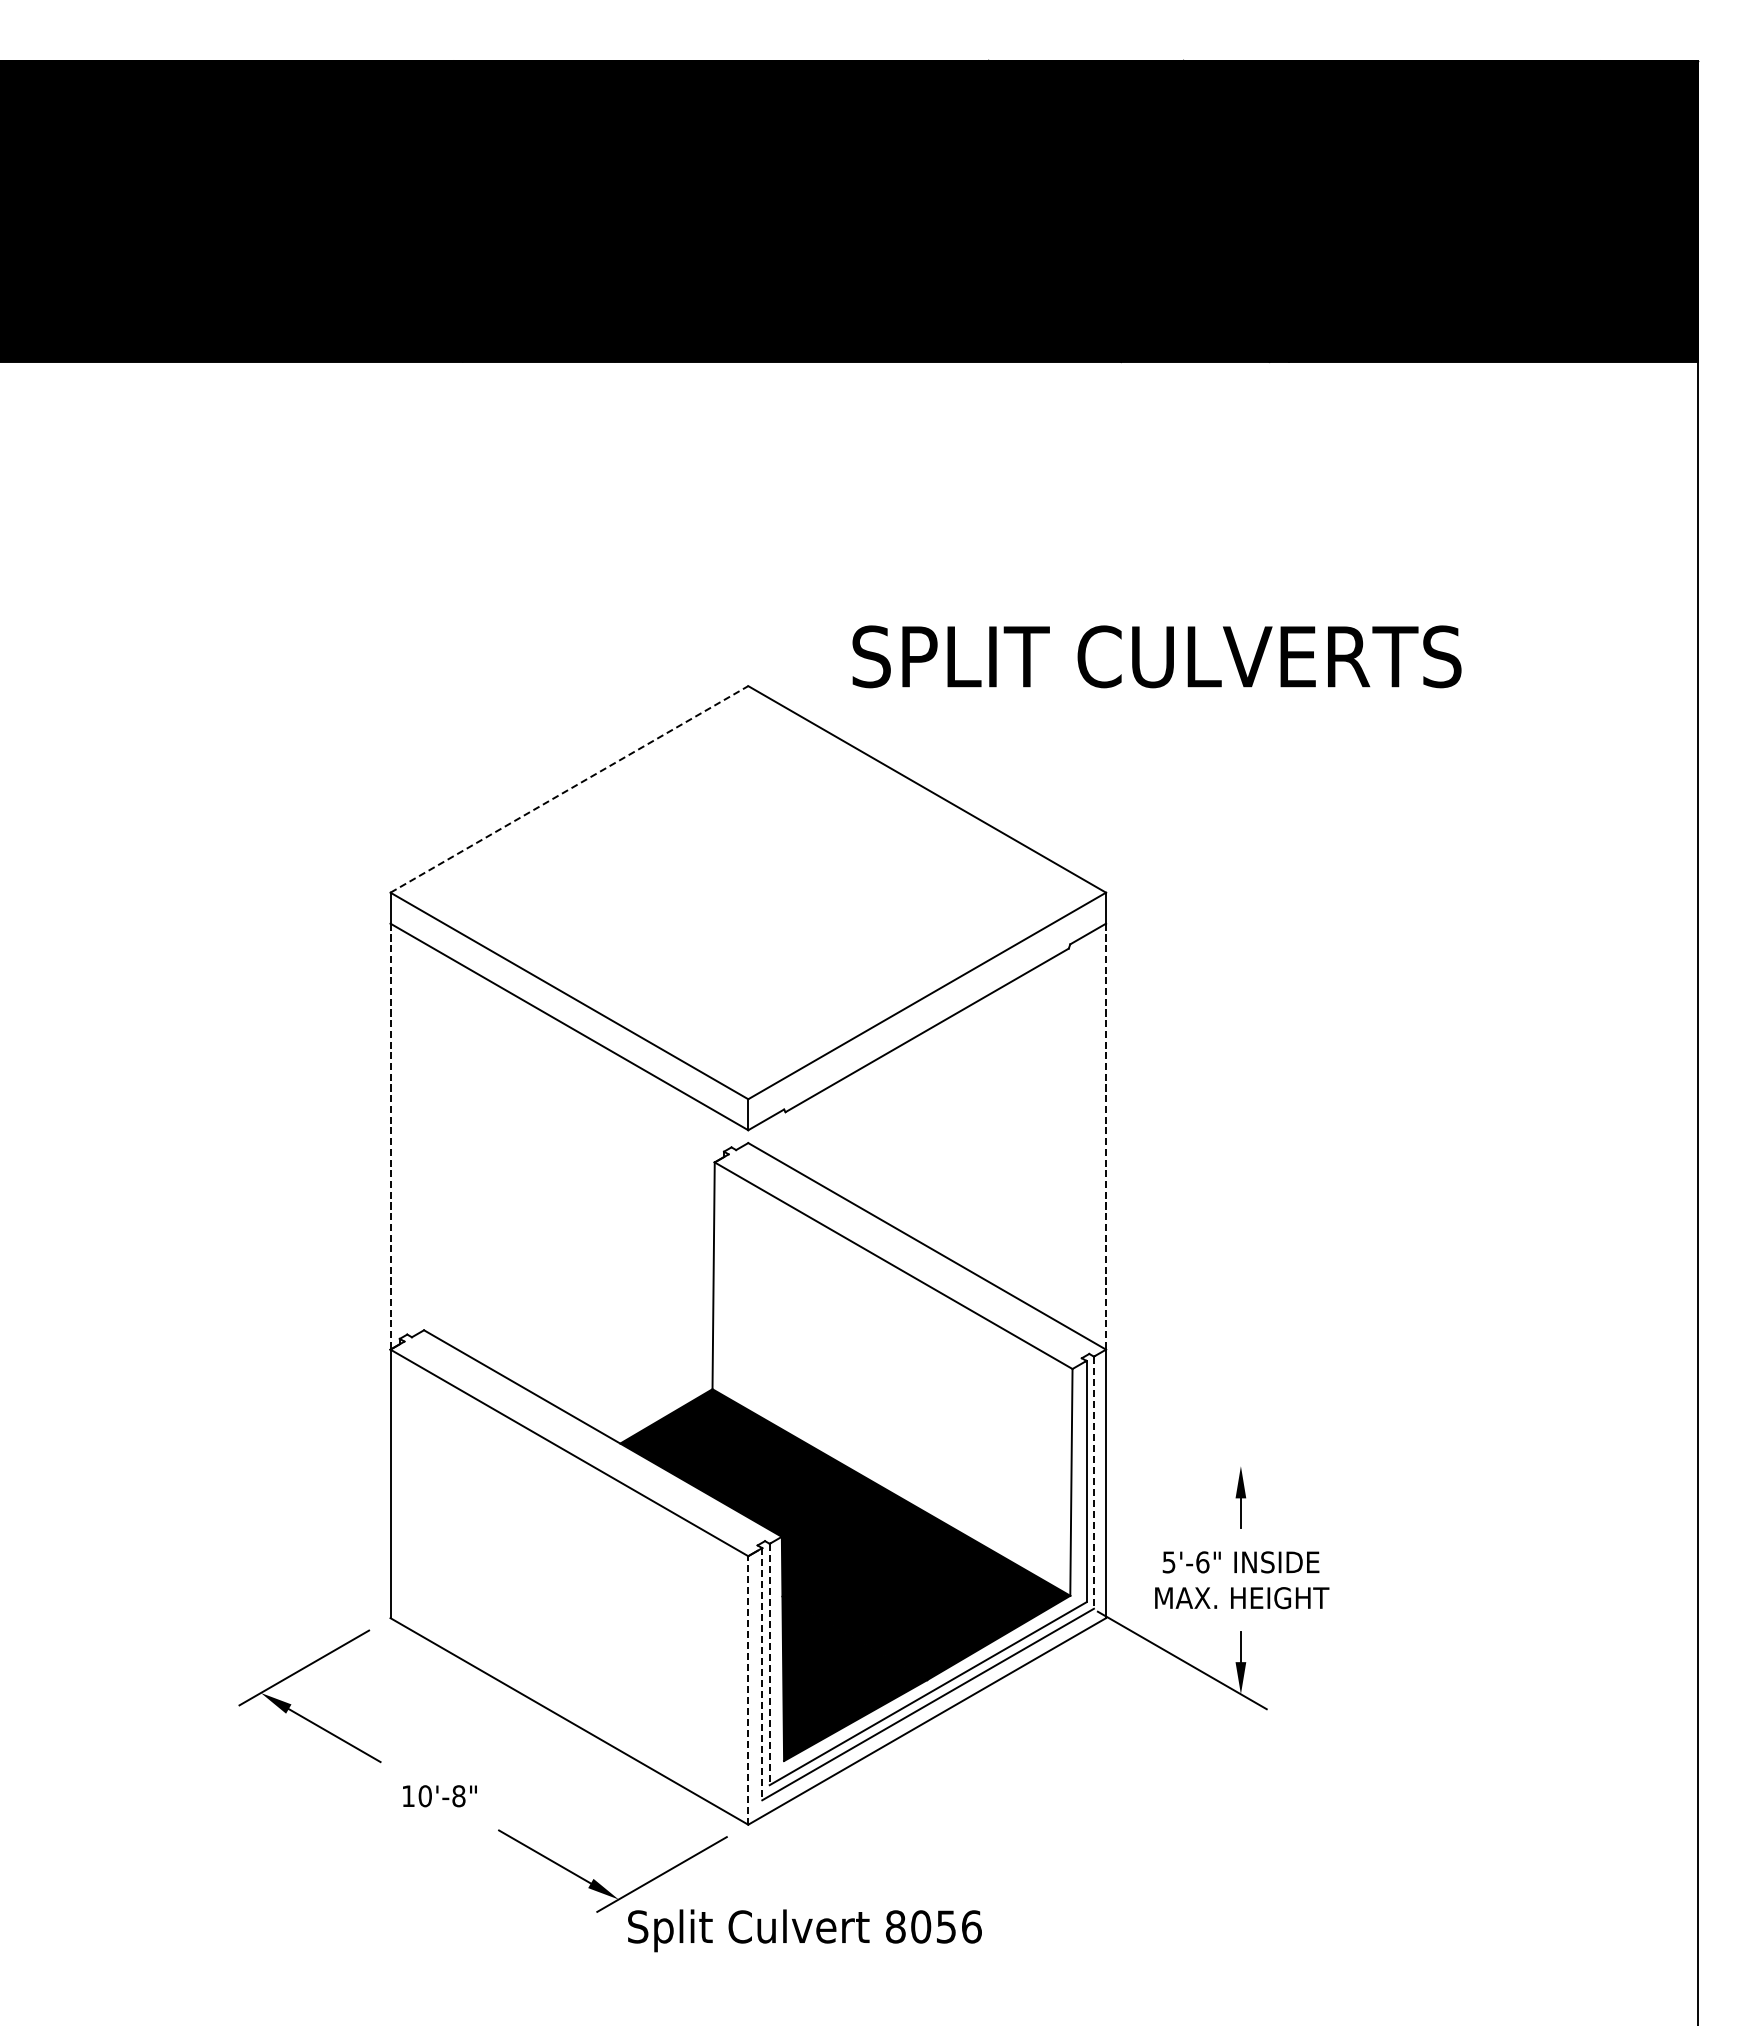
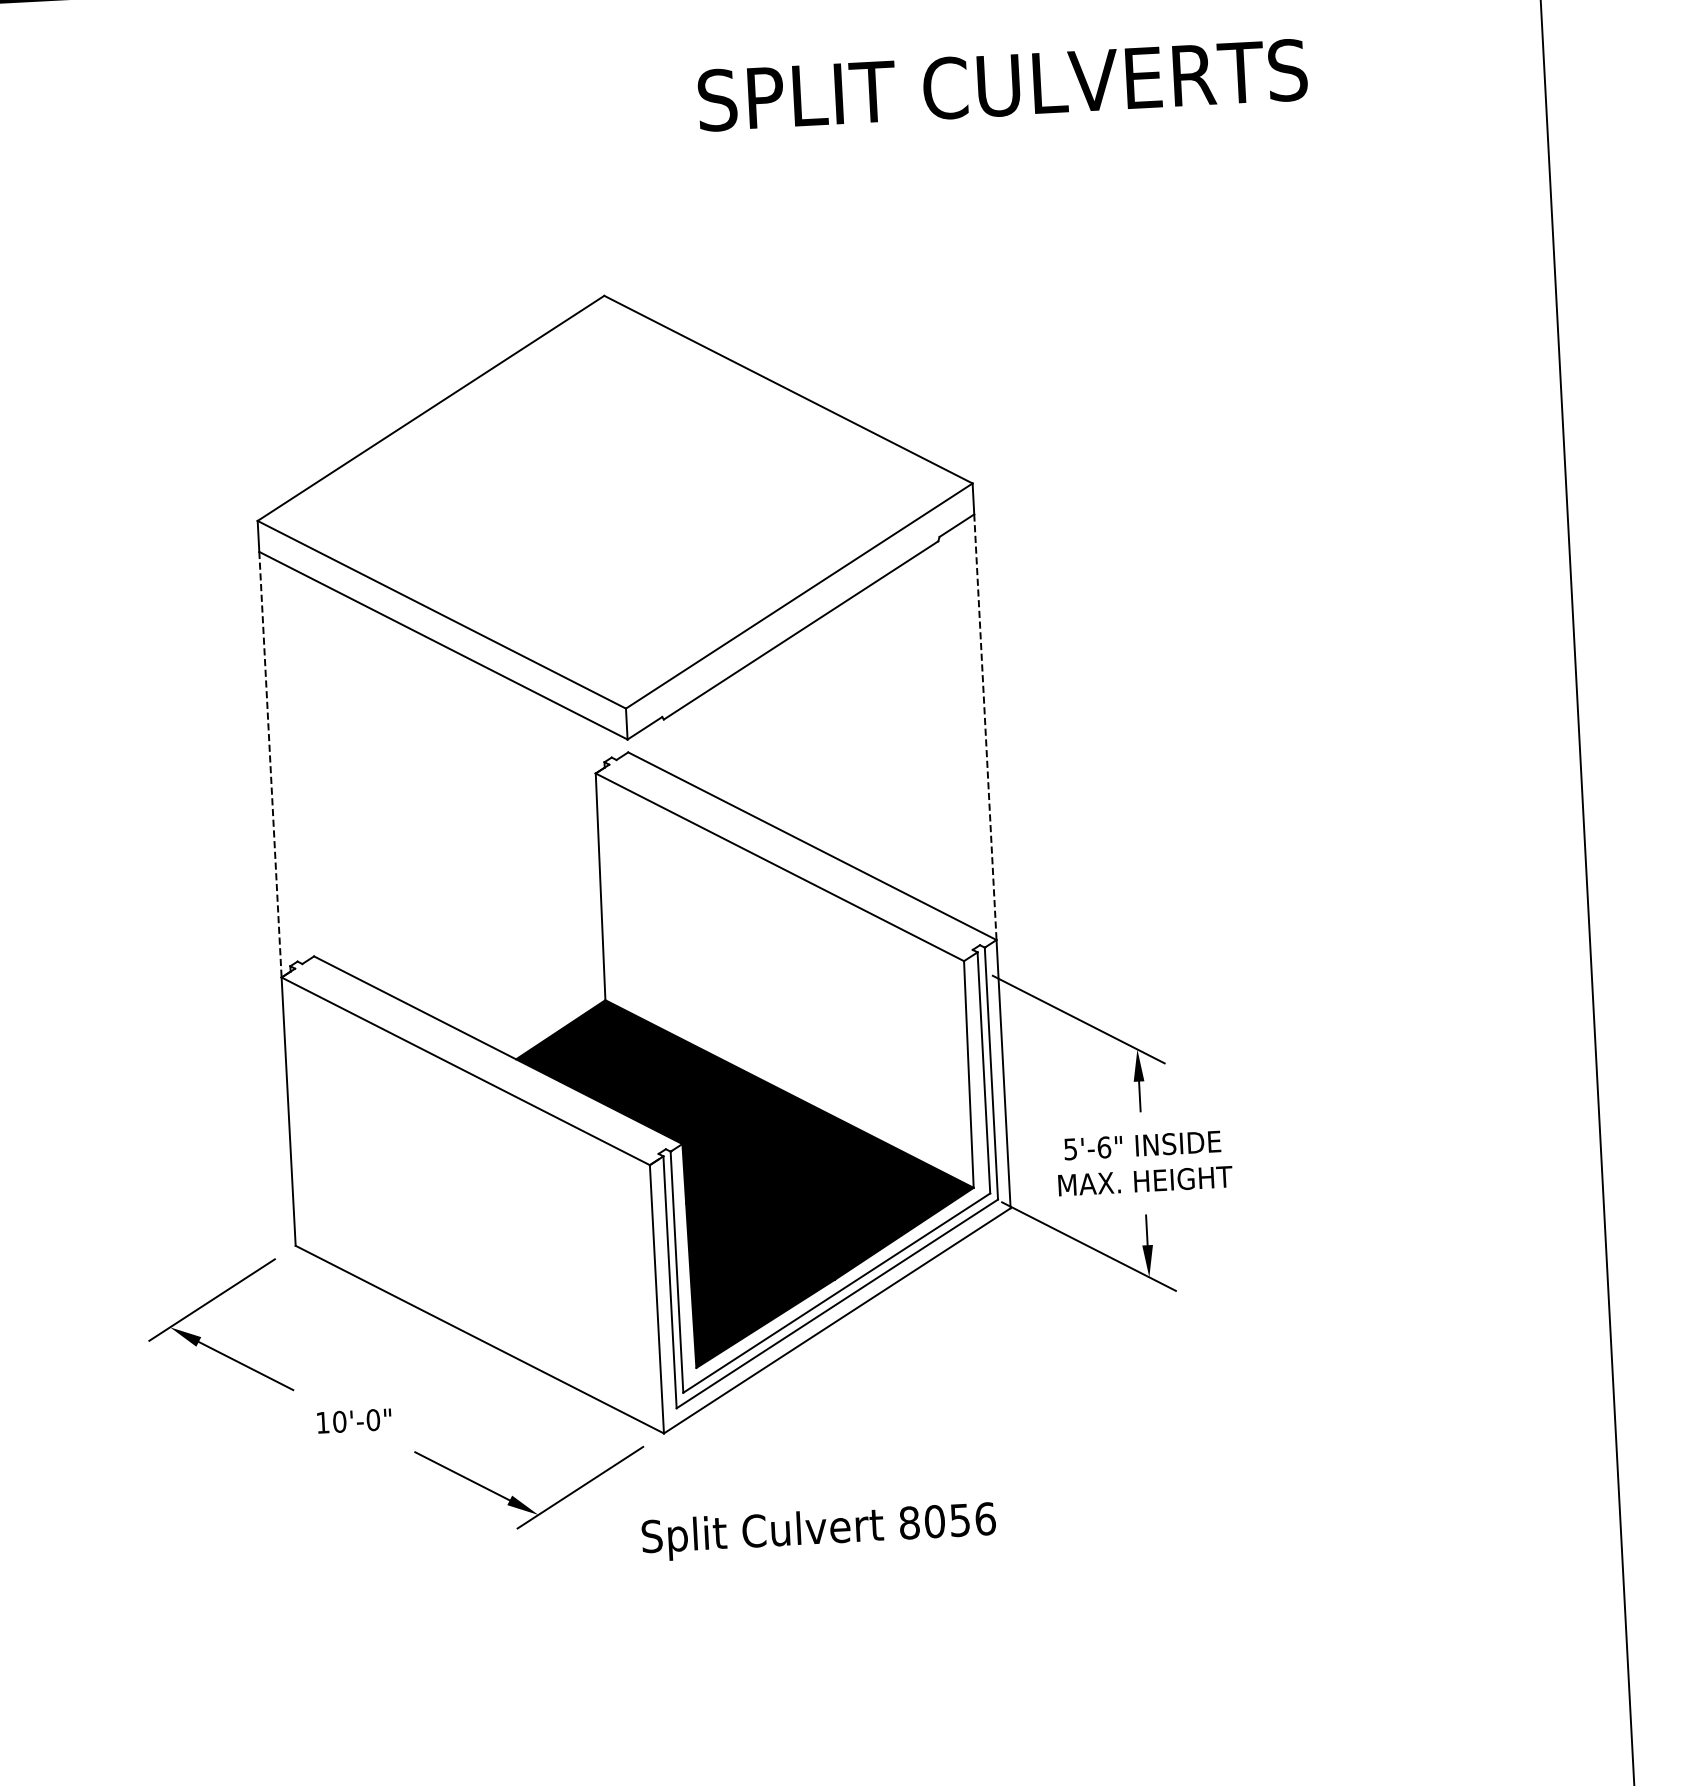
text: (1156, 656) -> (1002, 85), moved
line: (569, 789) -> (431, 408), dashed -> solid
line: (1183, 1433) -> (1078, 1019), added
line: (1093, 1483) -> (990, 1074), dashed -> solid
line: (769, 1664) -> (676, 1272), dashed -> solid
line: (762, 1674) -> (670, 1282), dashed -> solid
line: (748, 1689) -> (657, 1298), dashed -> solid
text: (458, 1795) -> (372, 1419), 10'-8" -> 10'-0"
text: (804, 1930) -> (818, 1531), moved

